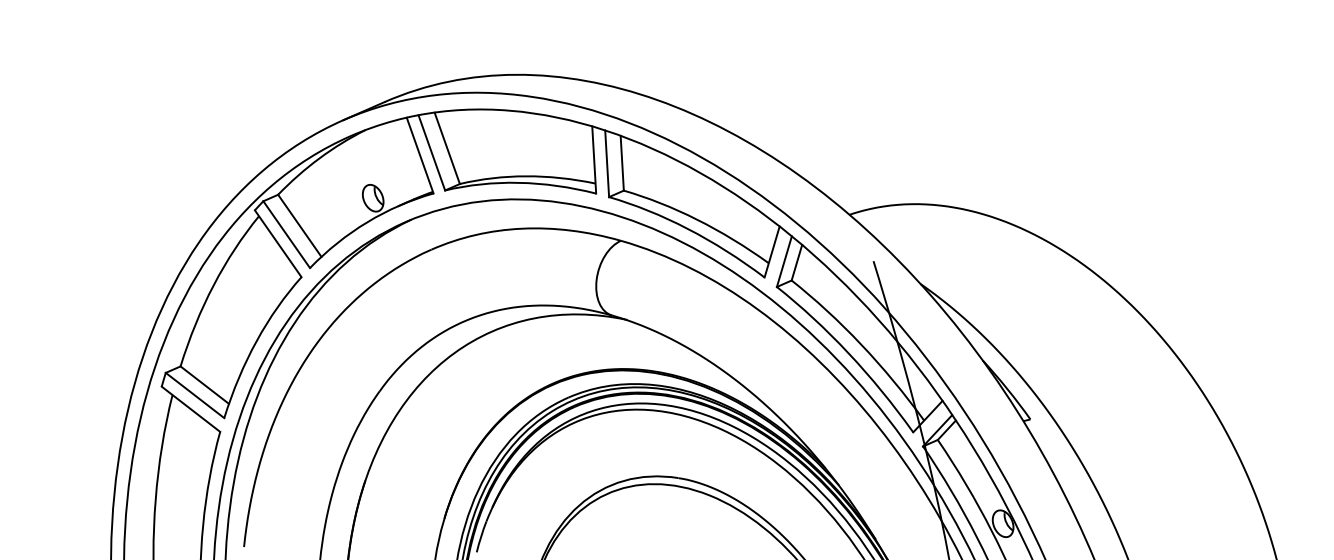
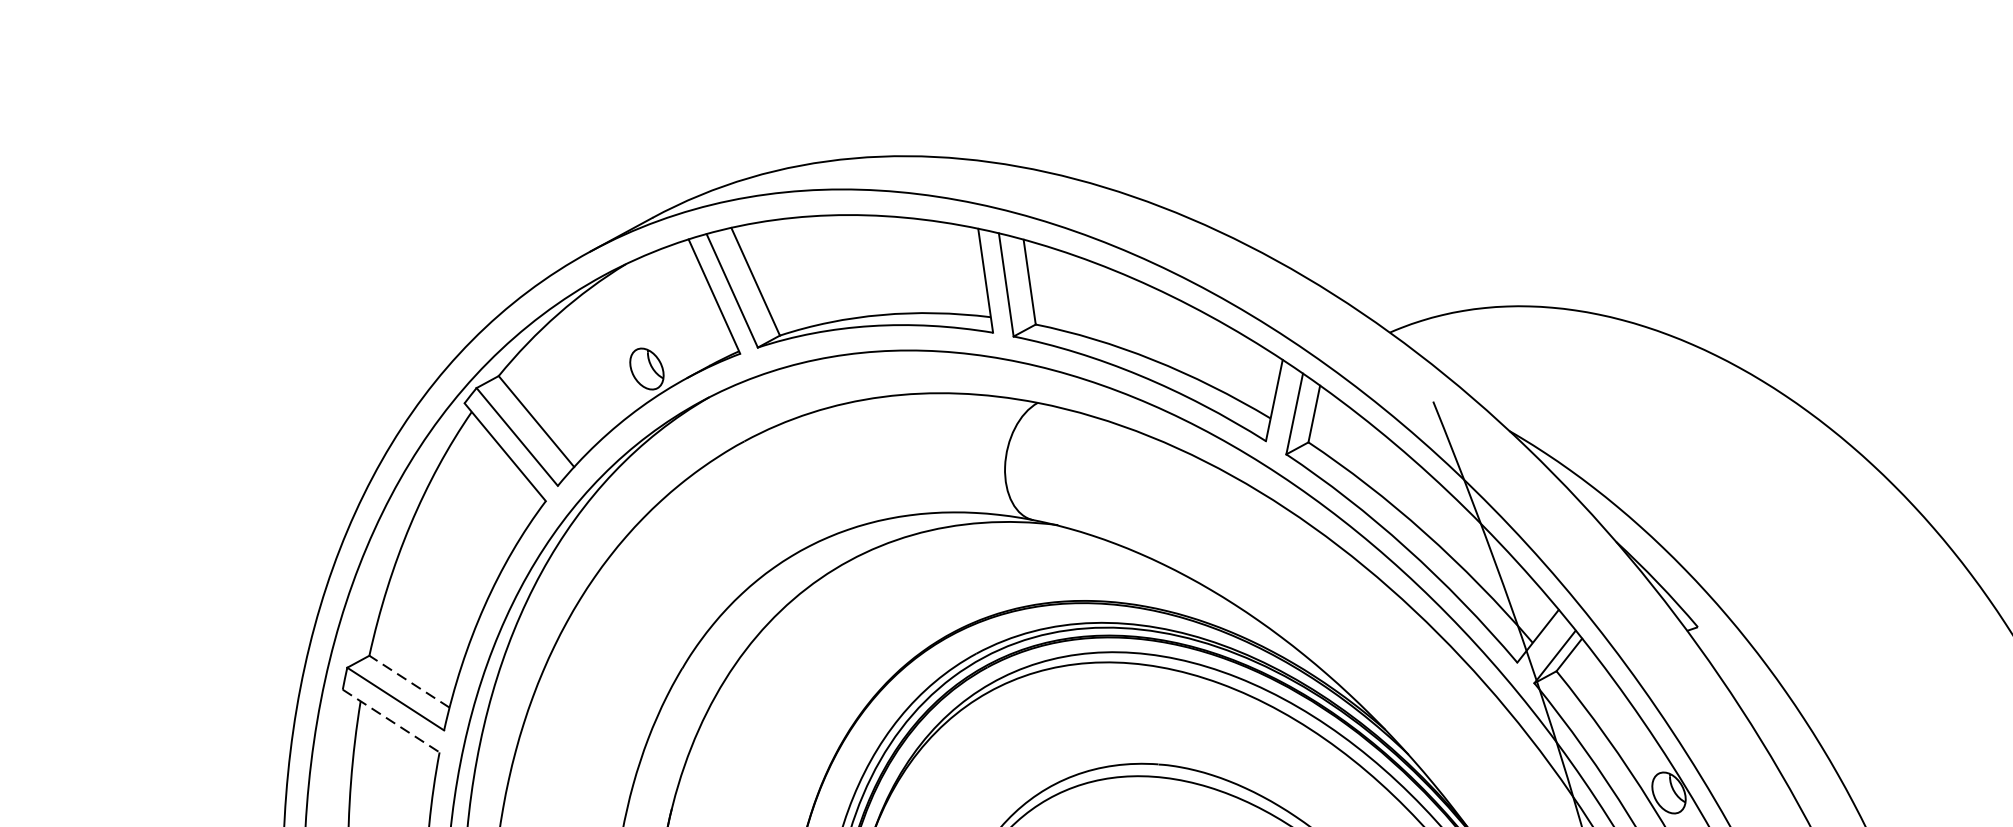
line: (204, 385) -> (409, 682), solid -> dashed
line: (190, 409) -> (390, 721), solid -> dashed

